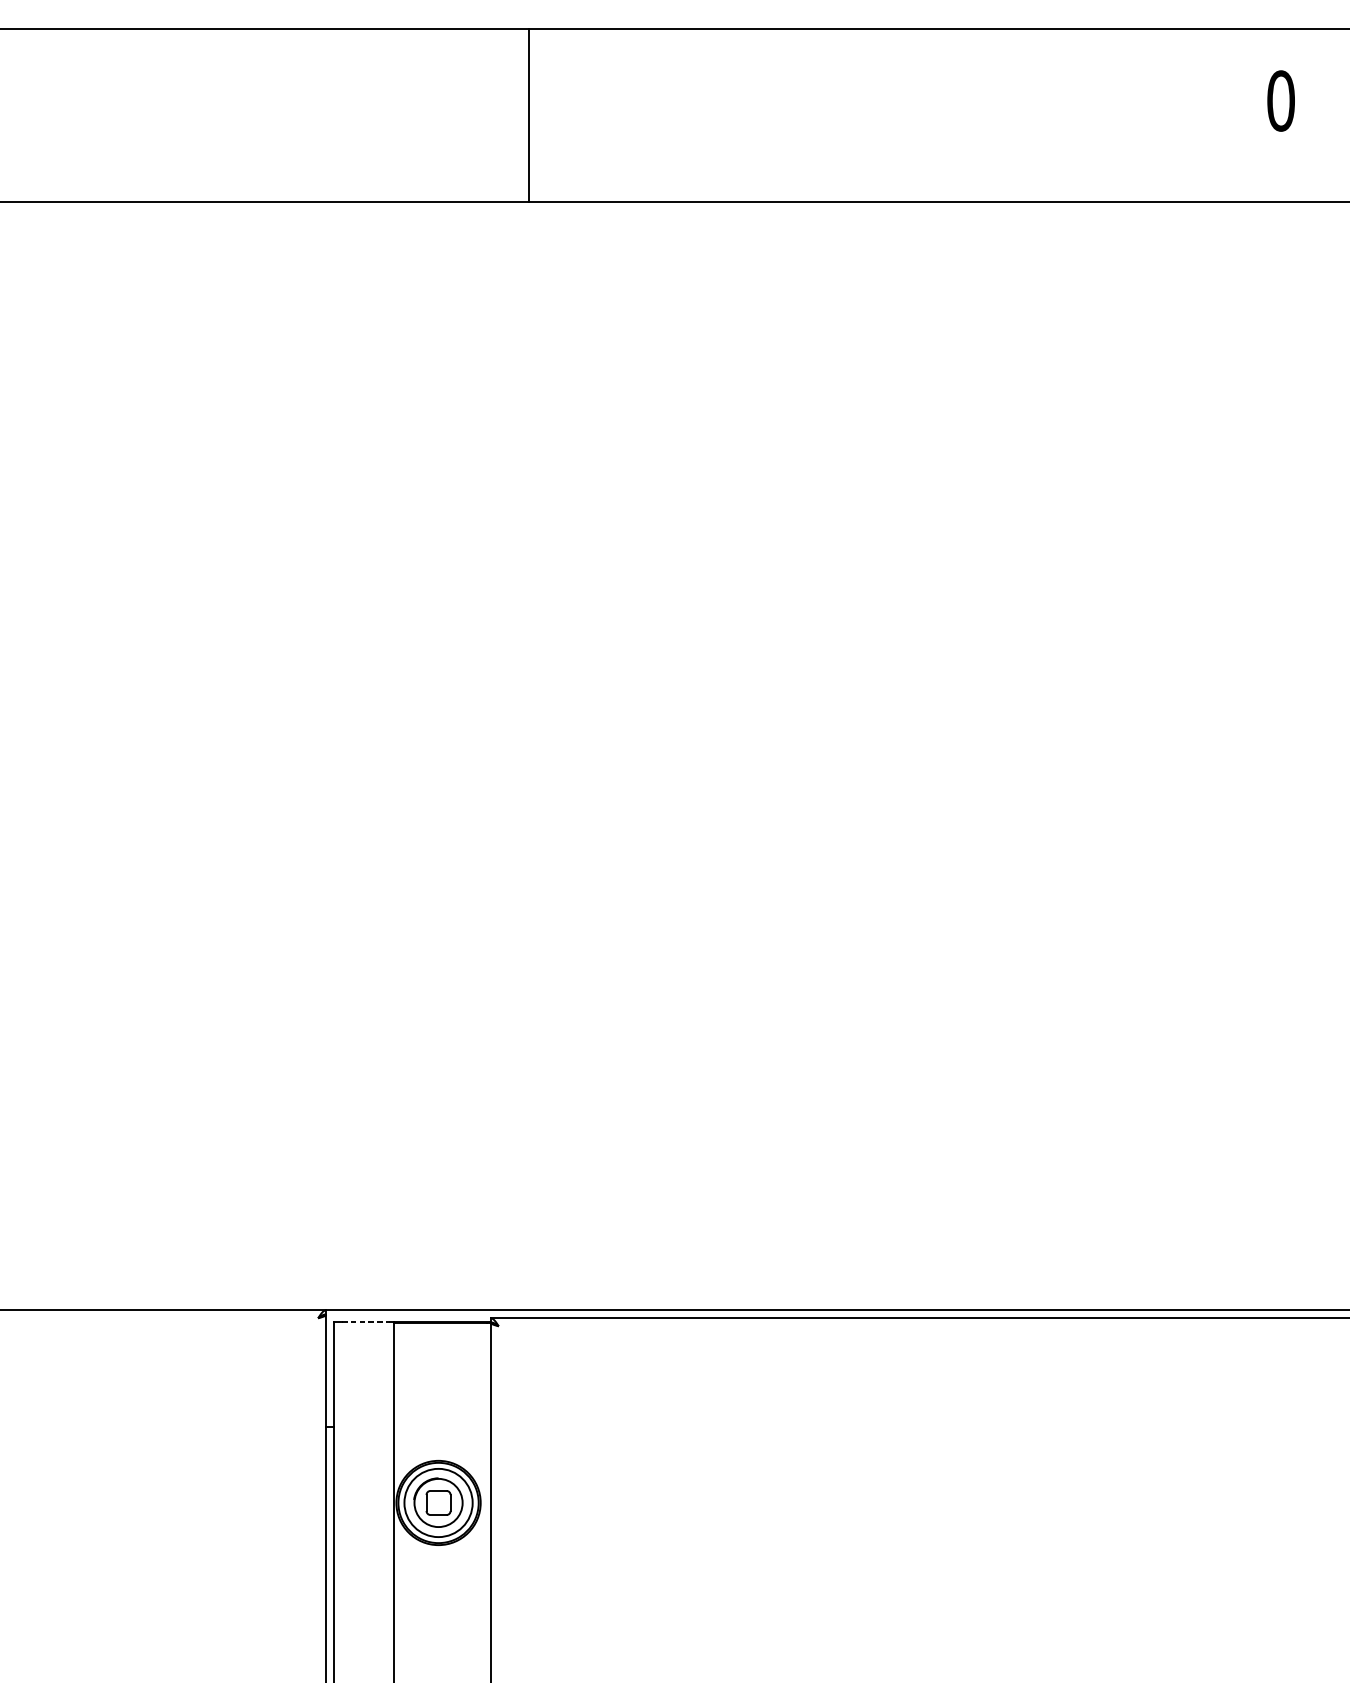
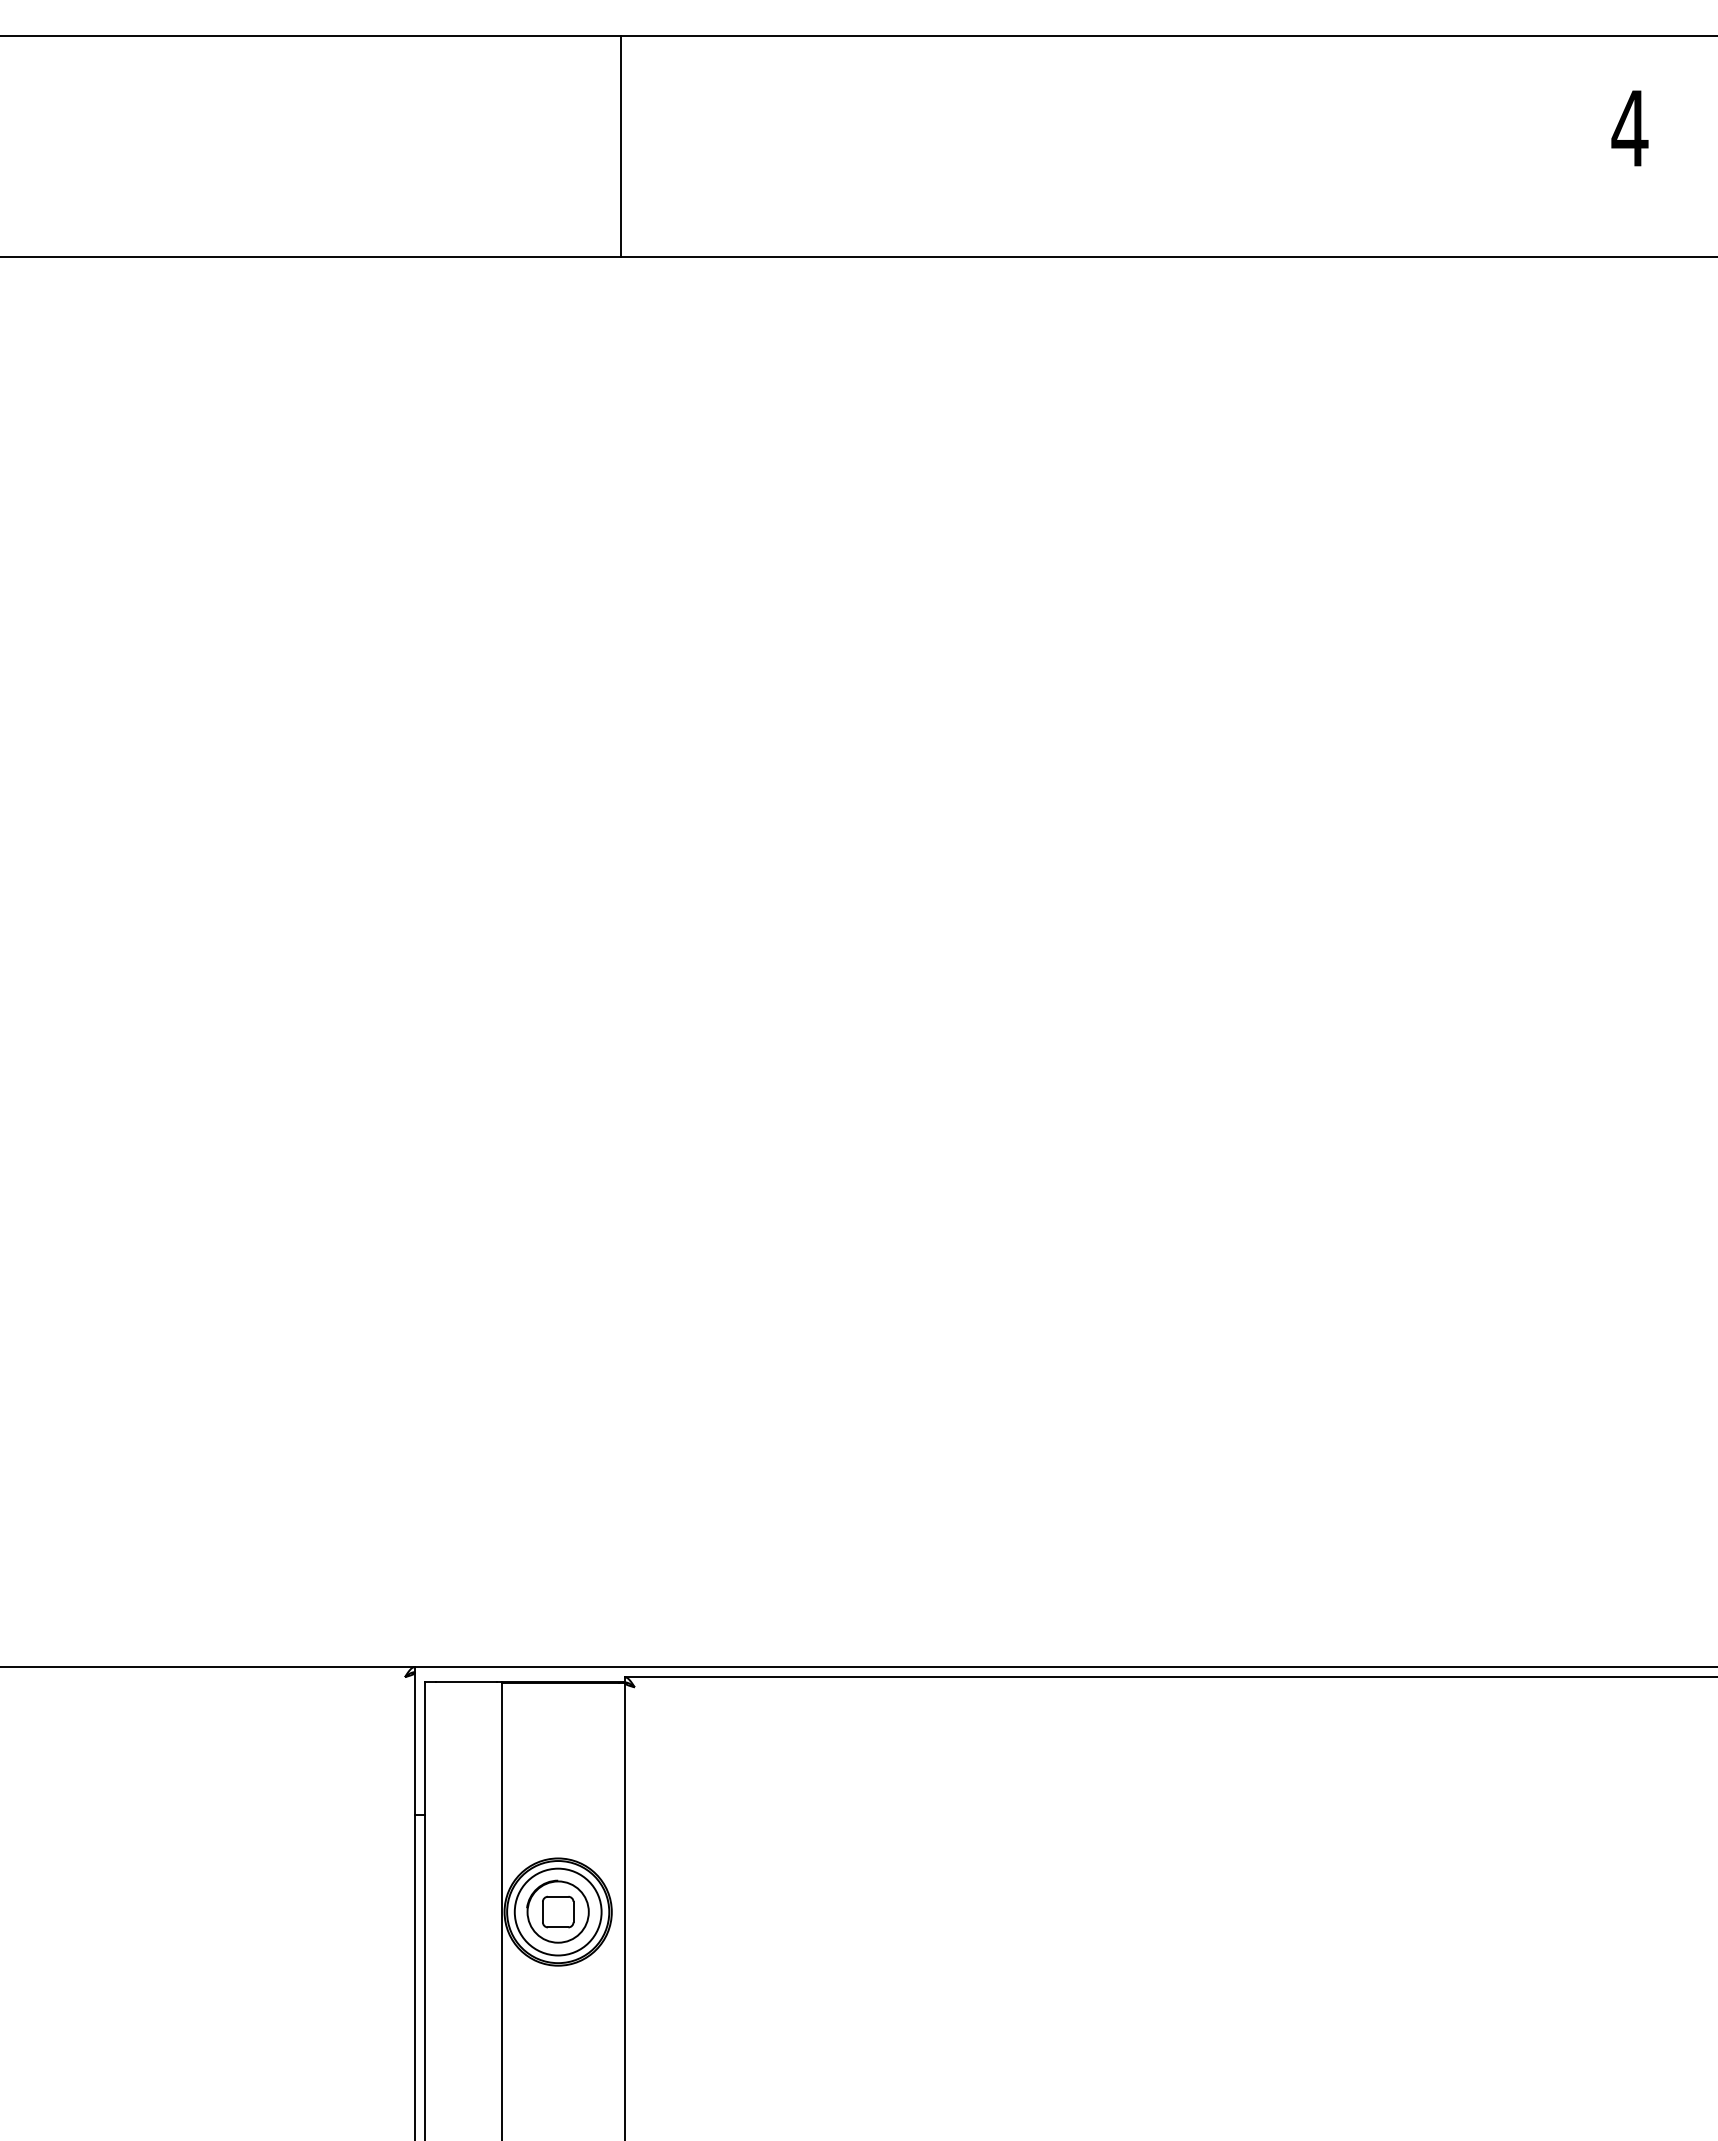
text: (1280, 101) -> (1629, 128), 0 -> 4
line: (529, 115) -> (620, 146), moved
line: (366, 1322) -> (466, 1682), dashed -> solid

